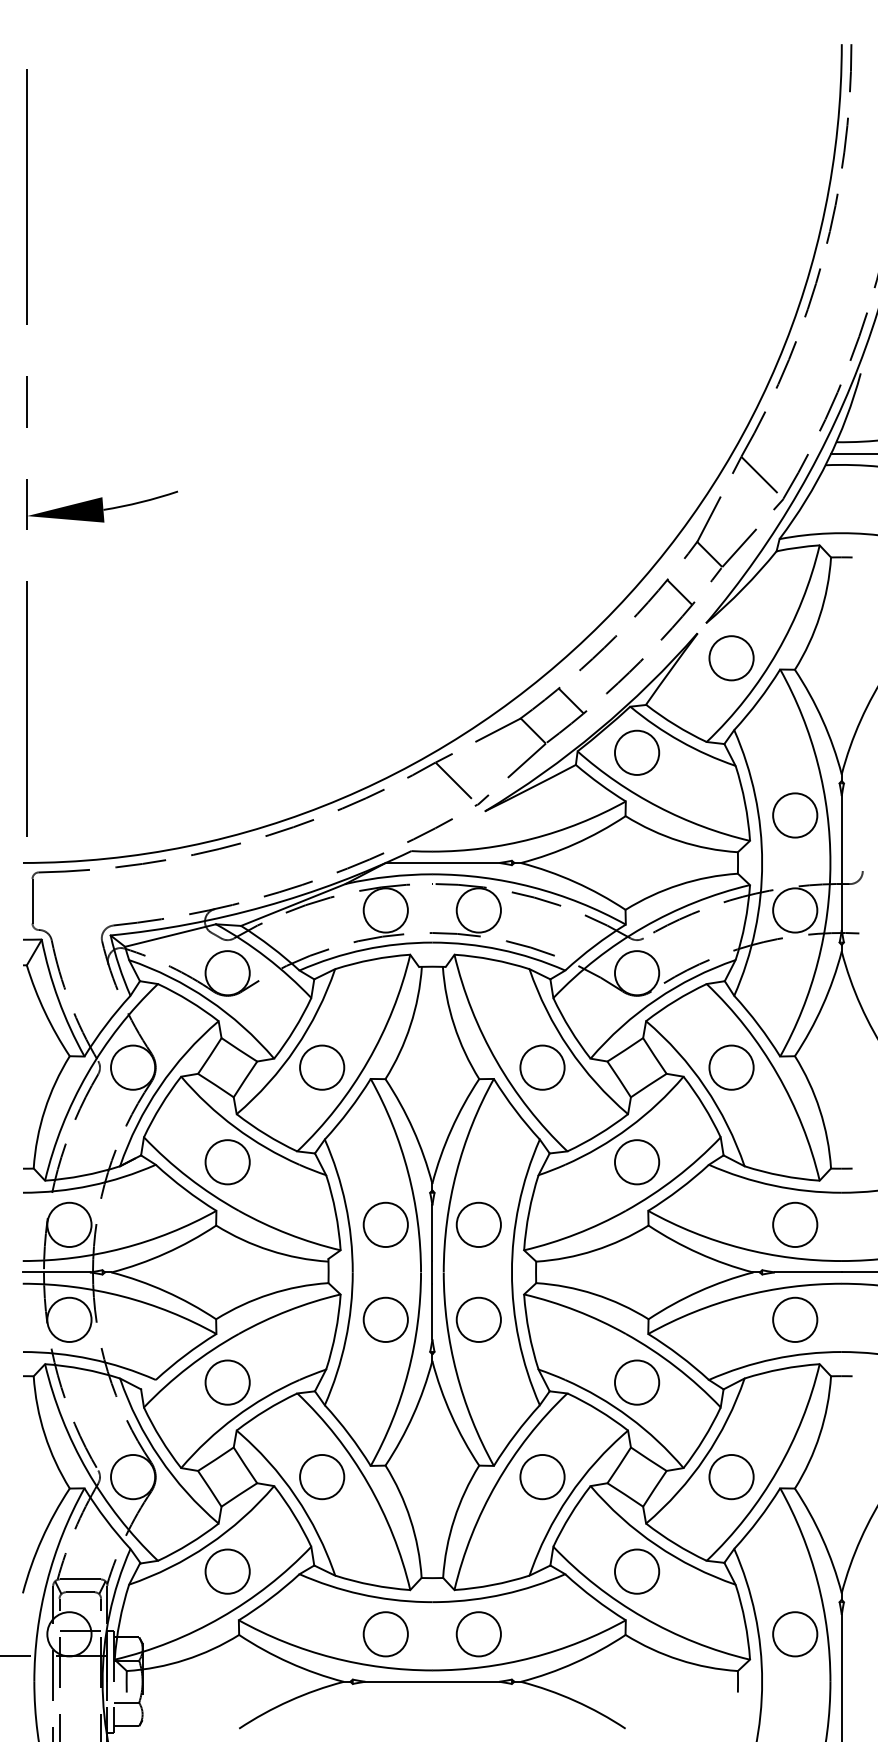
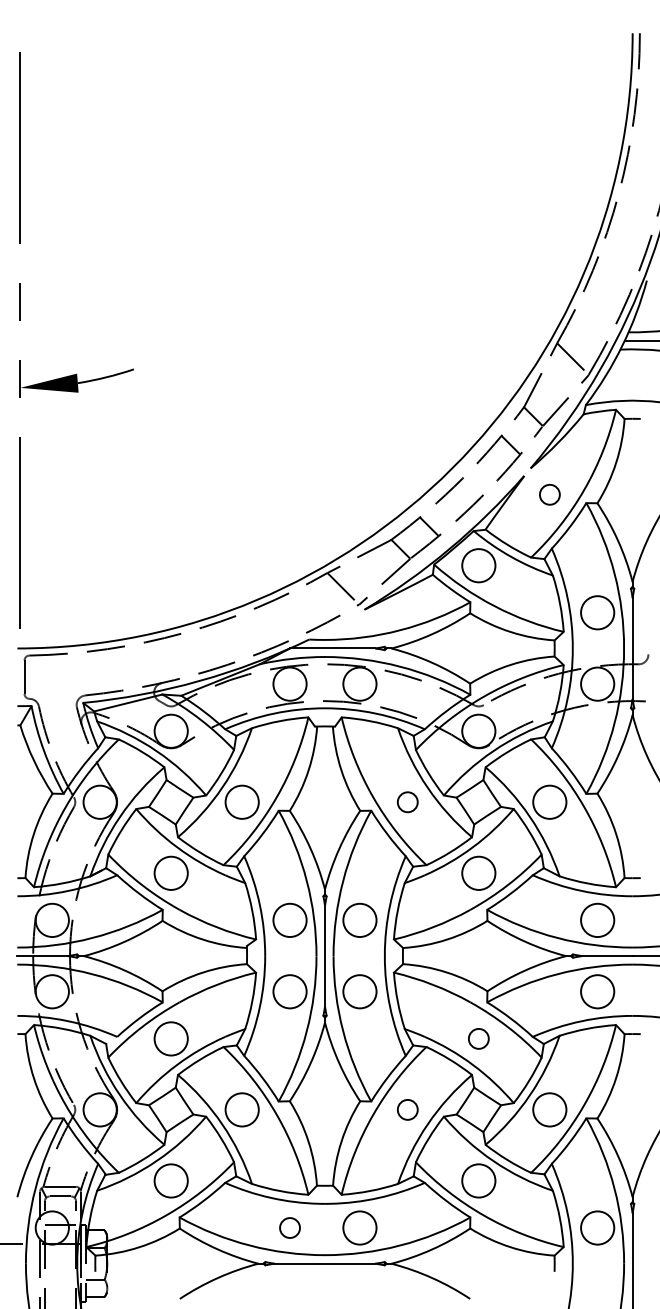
circle: (731, 658) -> (549, 494), size x0.6
circle: (542, 1066) -> (407, 801), size x0.6
circle: (636, 1382) -> (478, 1038), size x0.6
circle: (542, 1476) -> (407, 1109), size x0.6
circle: (385, 1633) -> (289, 1227), size x0.6

